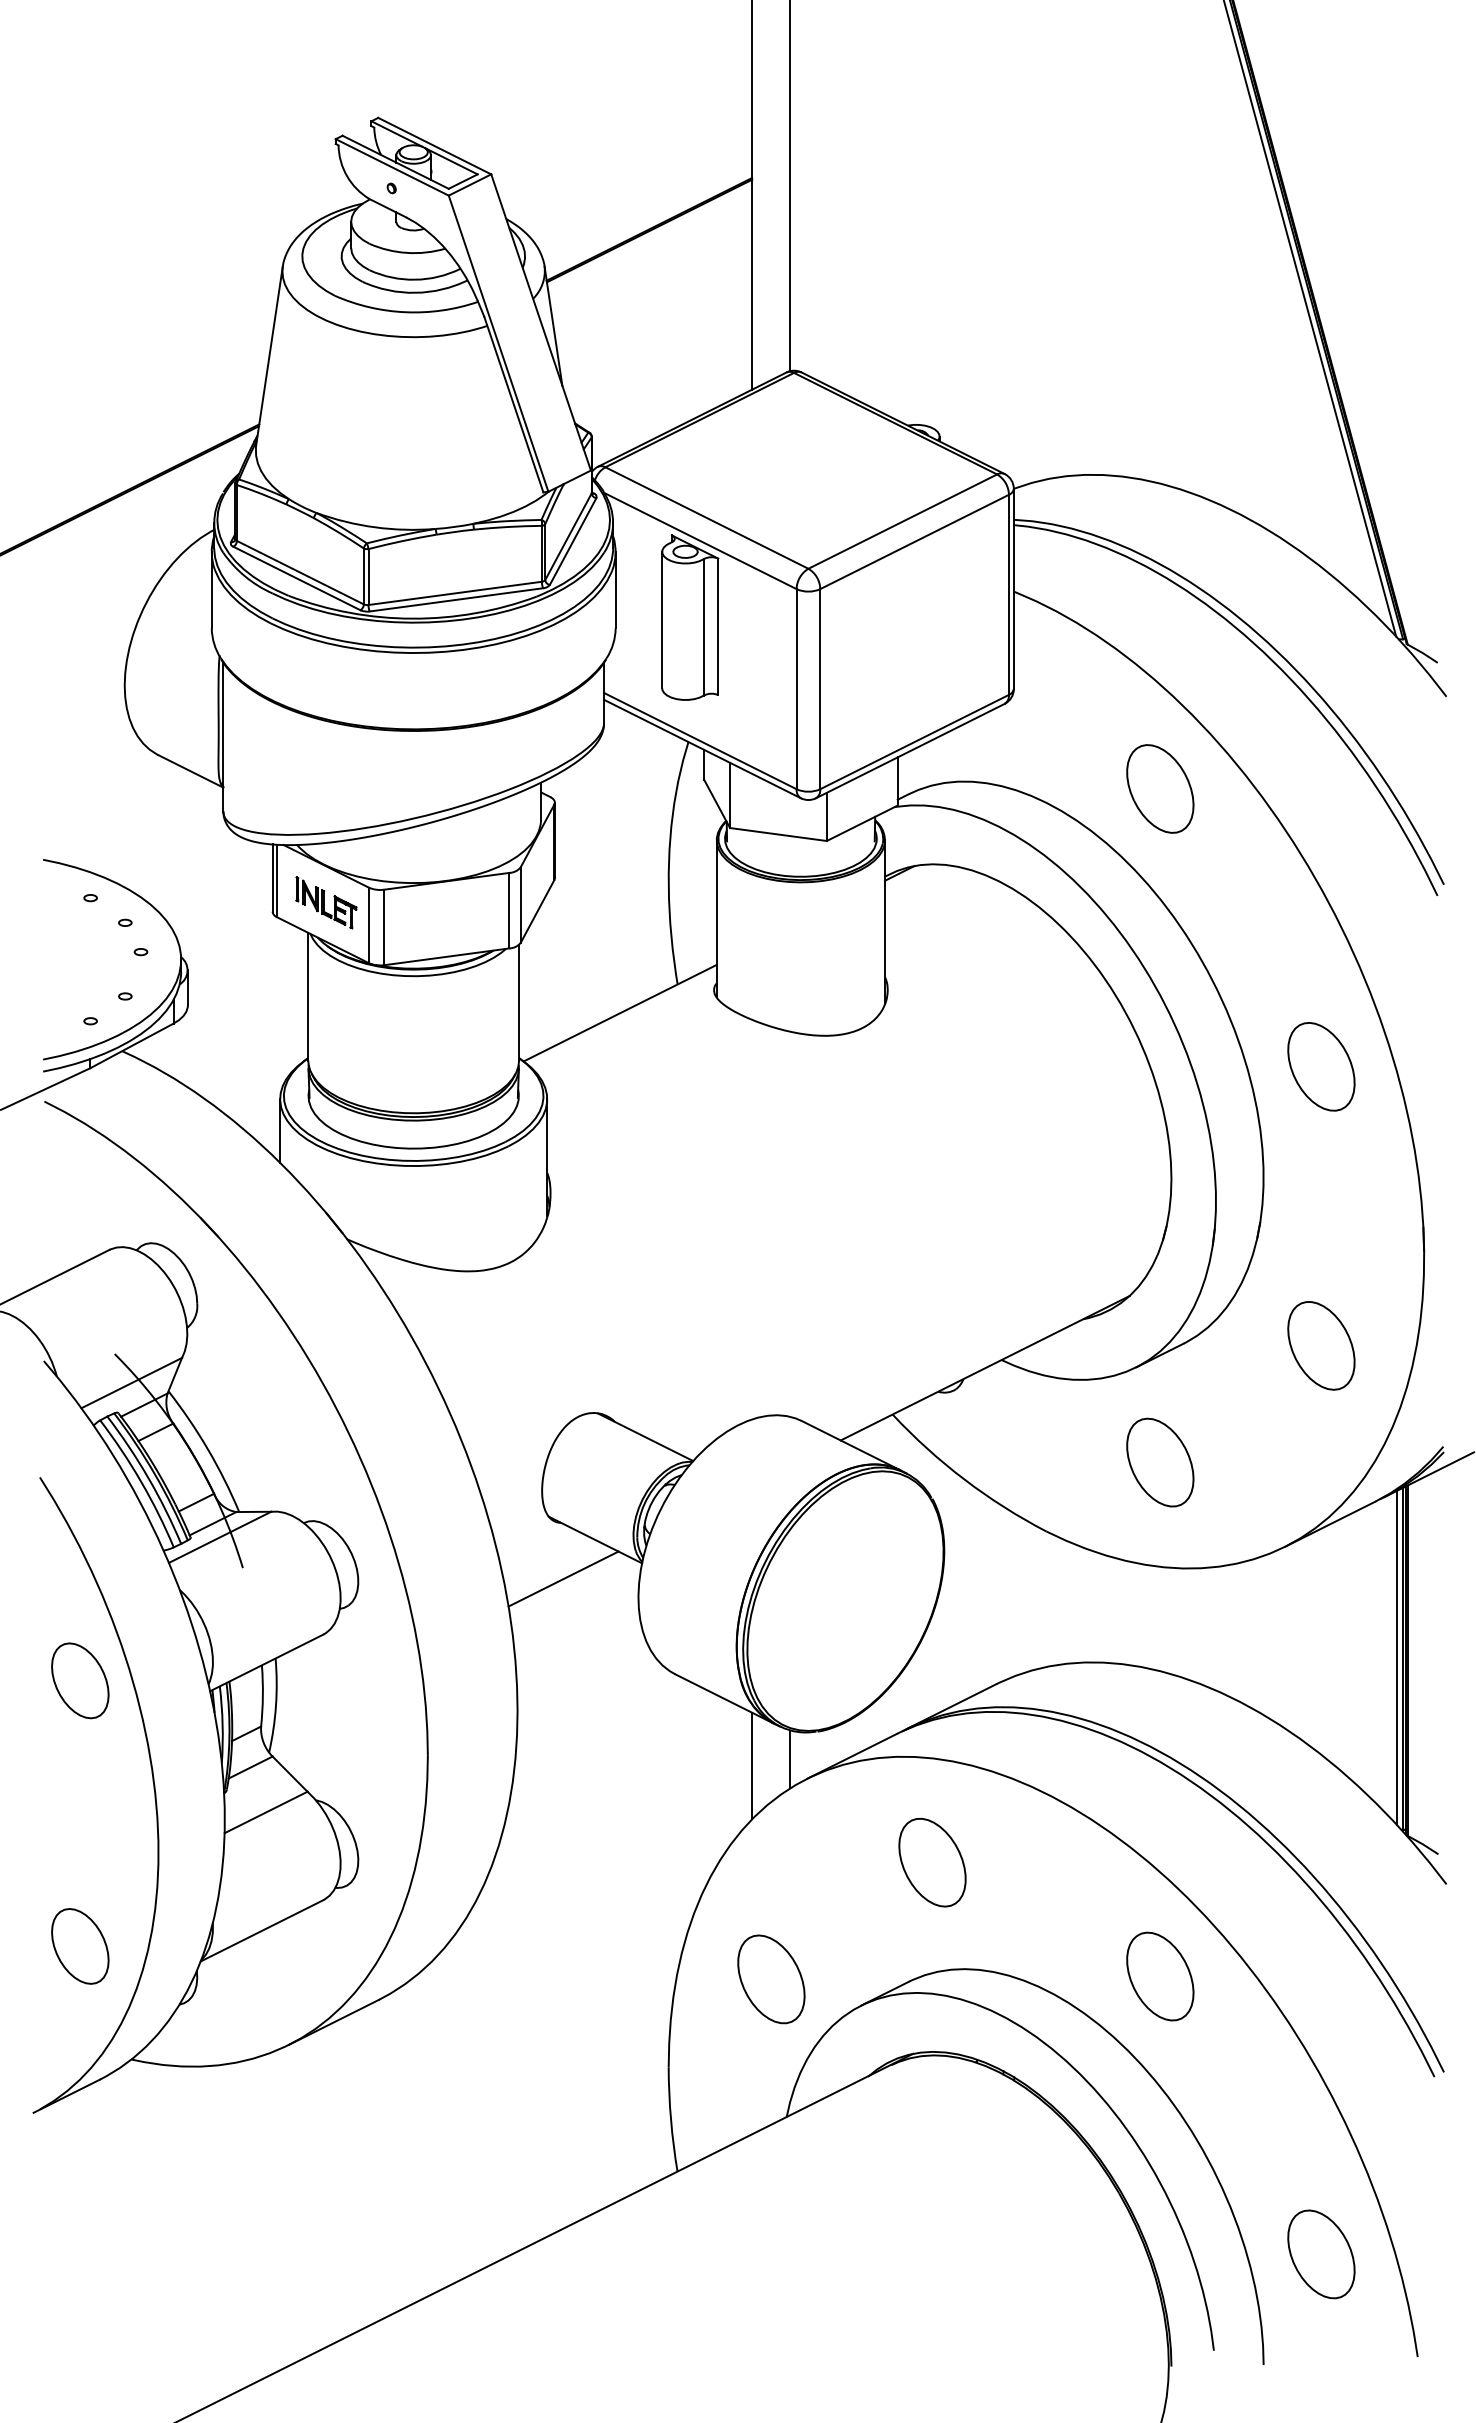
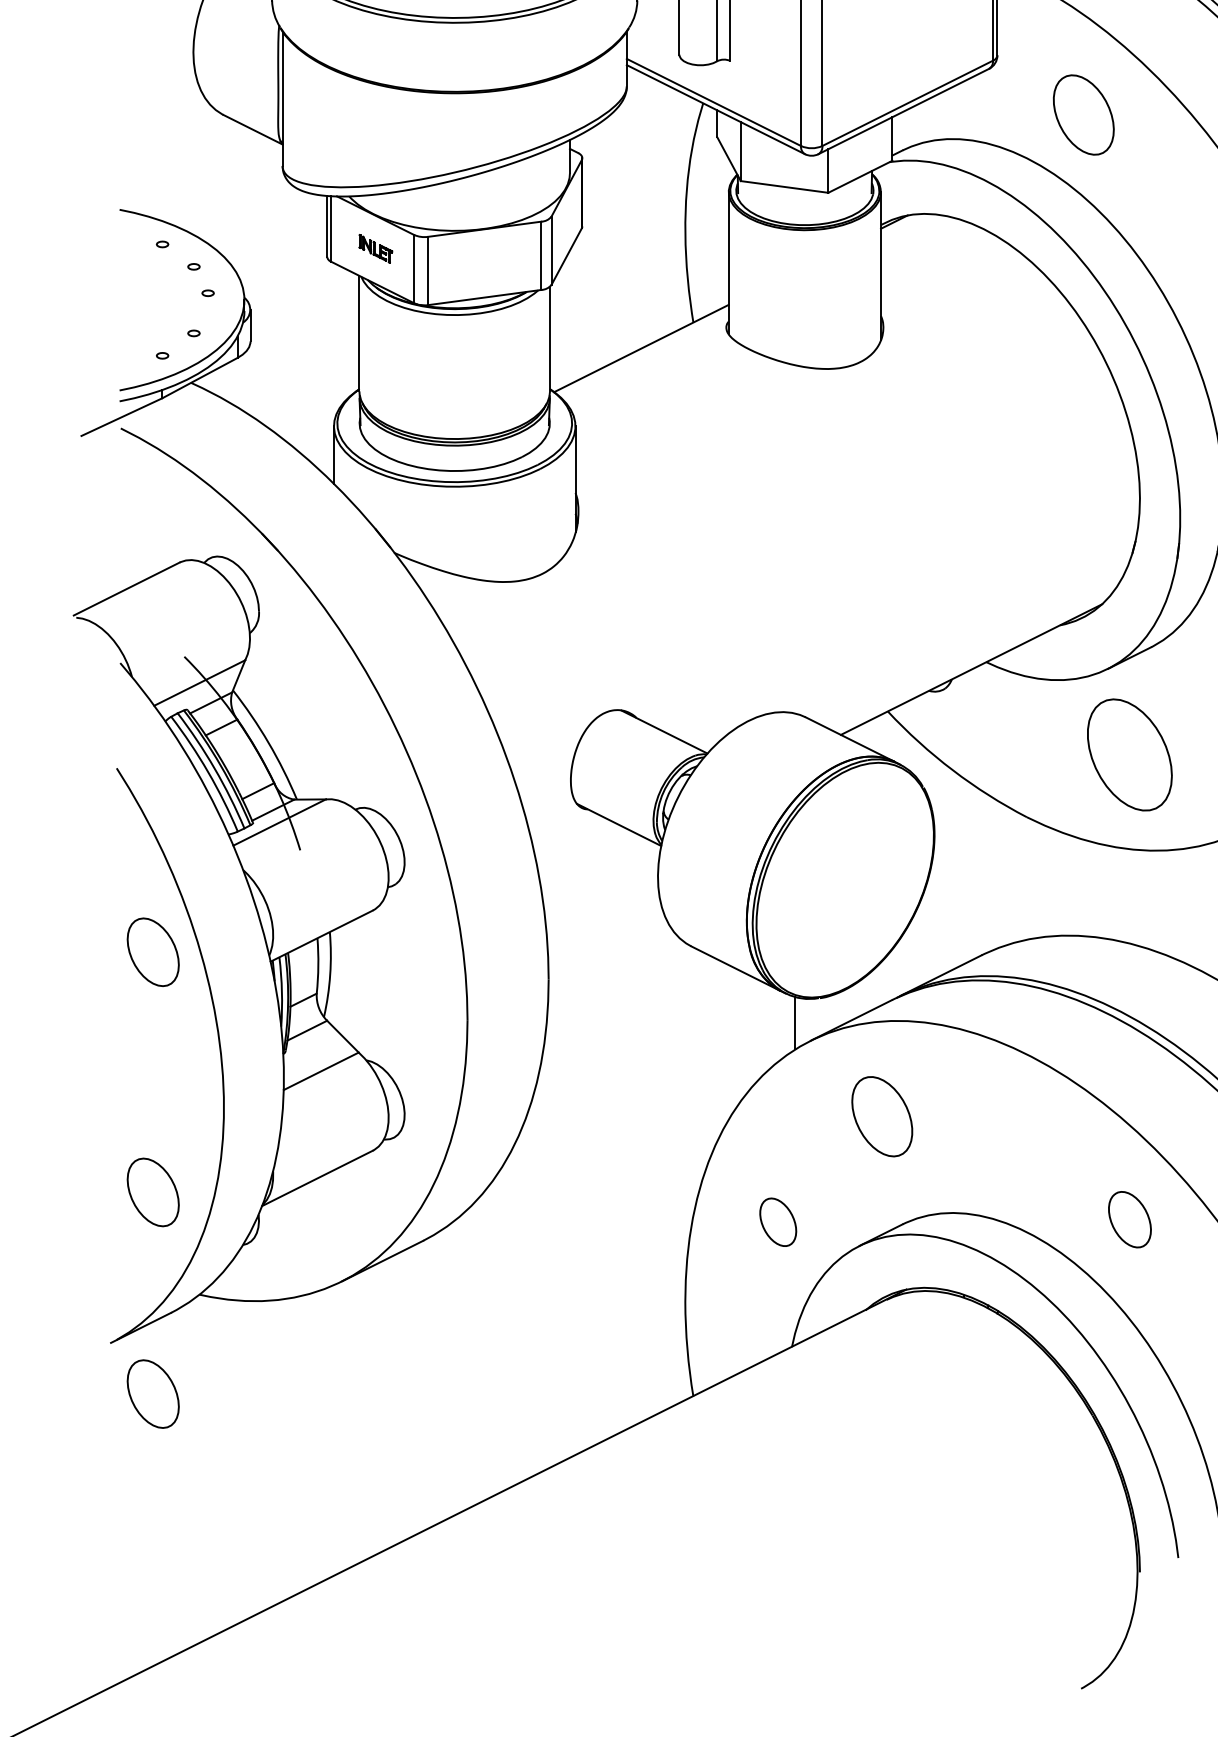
part: (1160, 788) -> (1083, 114), moved
part: (326, 902) -> (375, 248), size x0.6
part: (1160, 1462) -> (1130, 754), size x1.4
line: (563, 1578) -> (590, 859), removed
line: (752, 1765) -> (761, 1028), removed
part: (932, 1862) -> (882, 1116), moved
part: (1160, 1976) -> (1130, 1219), size x0.7
part: (771, 1979) -> (778, 1222), size x0.6
part: (80, 2169) -> (153, 1394), added

